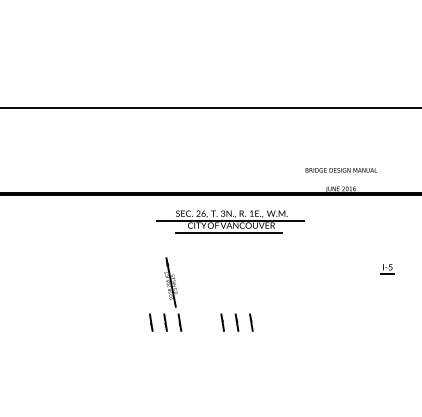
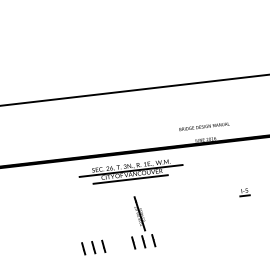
part: (170, 282) -> (139, 213), moved

